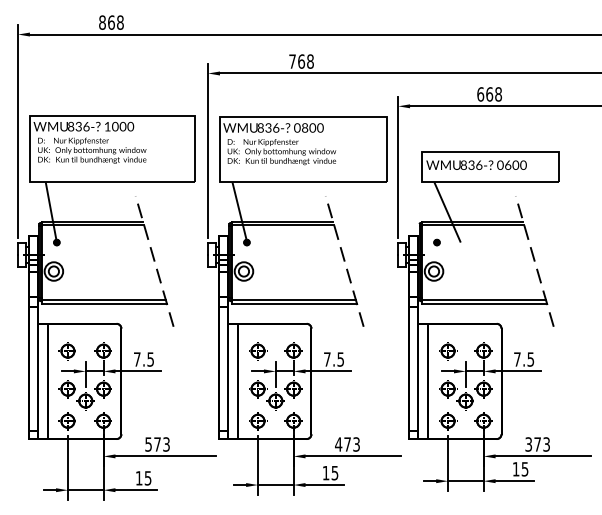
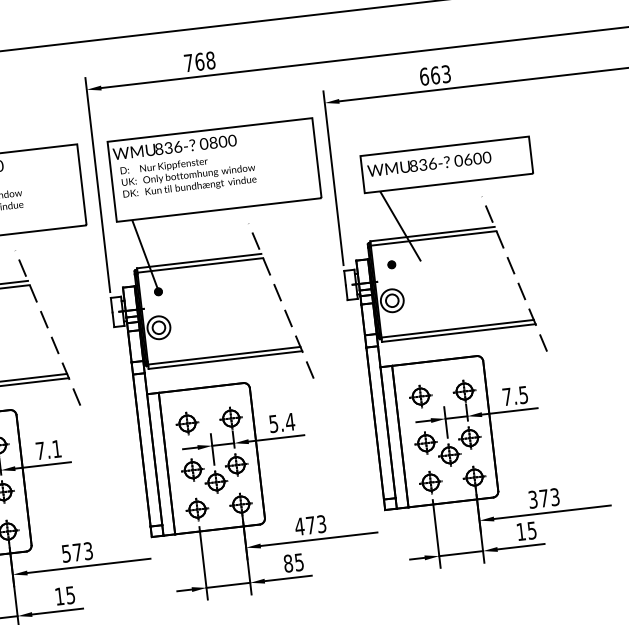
text: (498, 94) -> (446, 74), 668 -> 663
text: (150, 359) -> (56, 449), 7.5 -> 7.1
text: (334, 359) -> (282, 422), 7.5 -> 5.4
text: (325, 472) -> (287, 562), 15 -> 85

